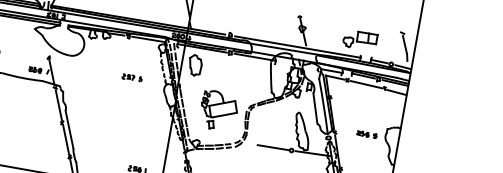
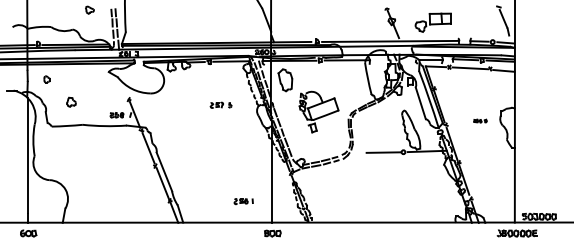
part: (359, 40) -> (432, 22), moved
part: (218, 110) -> (318, 111), moved
part: (367, 134) -> (480, 120), size x0.6

